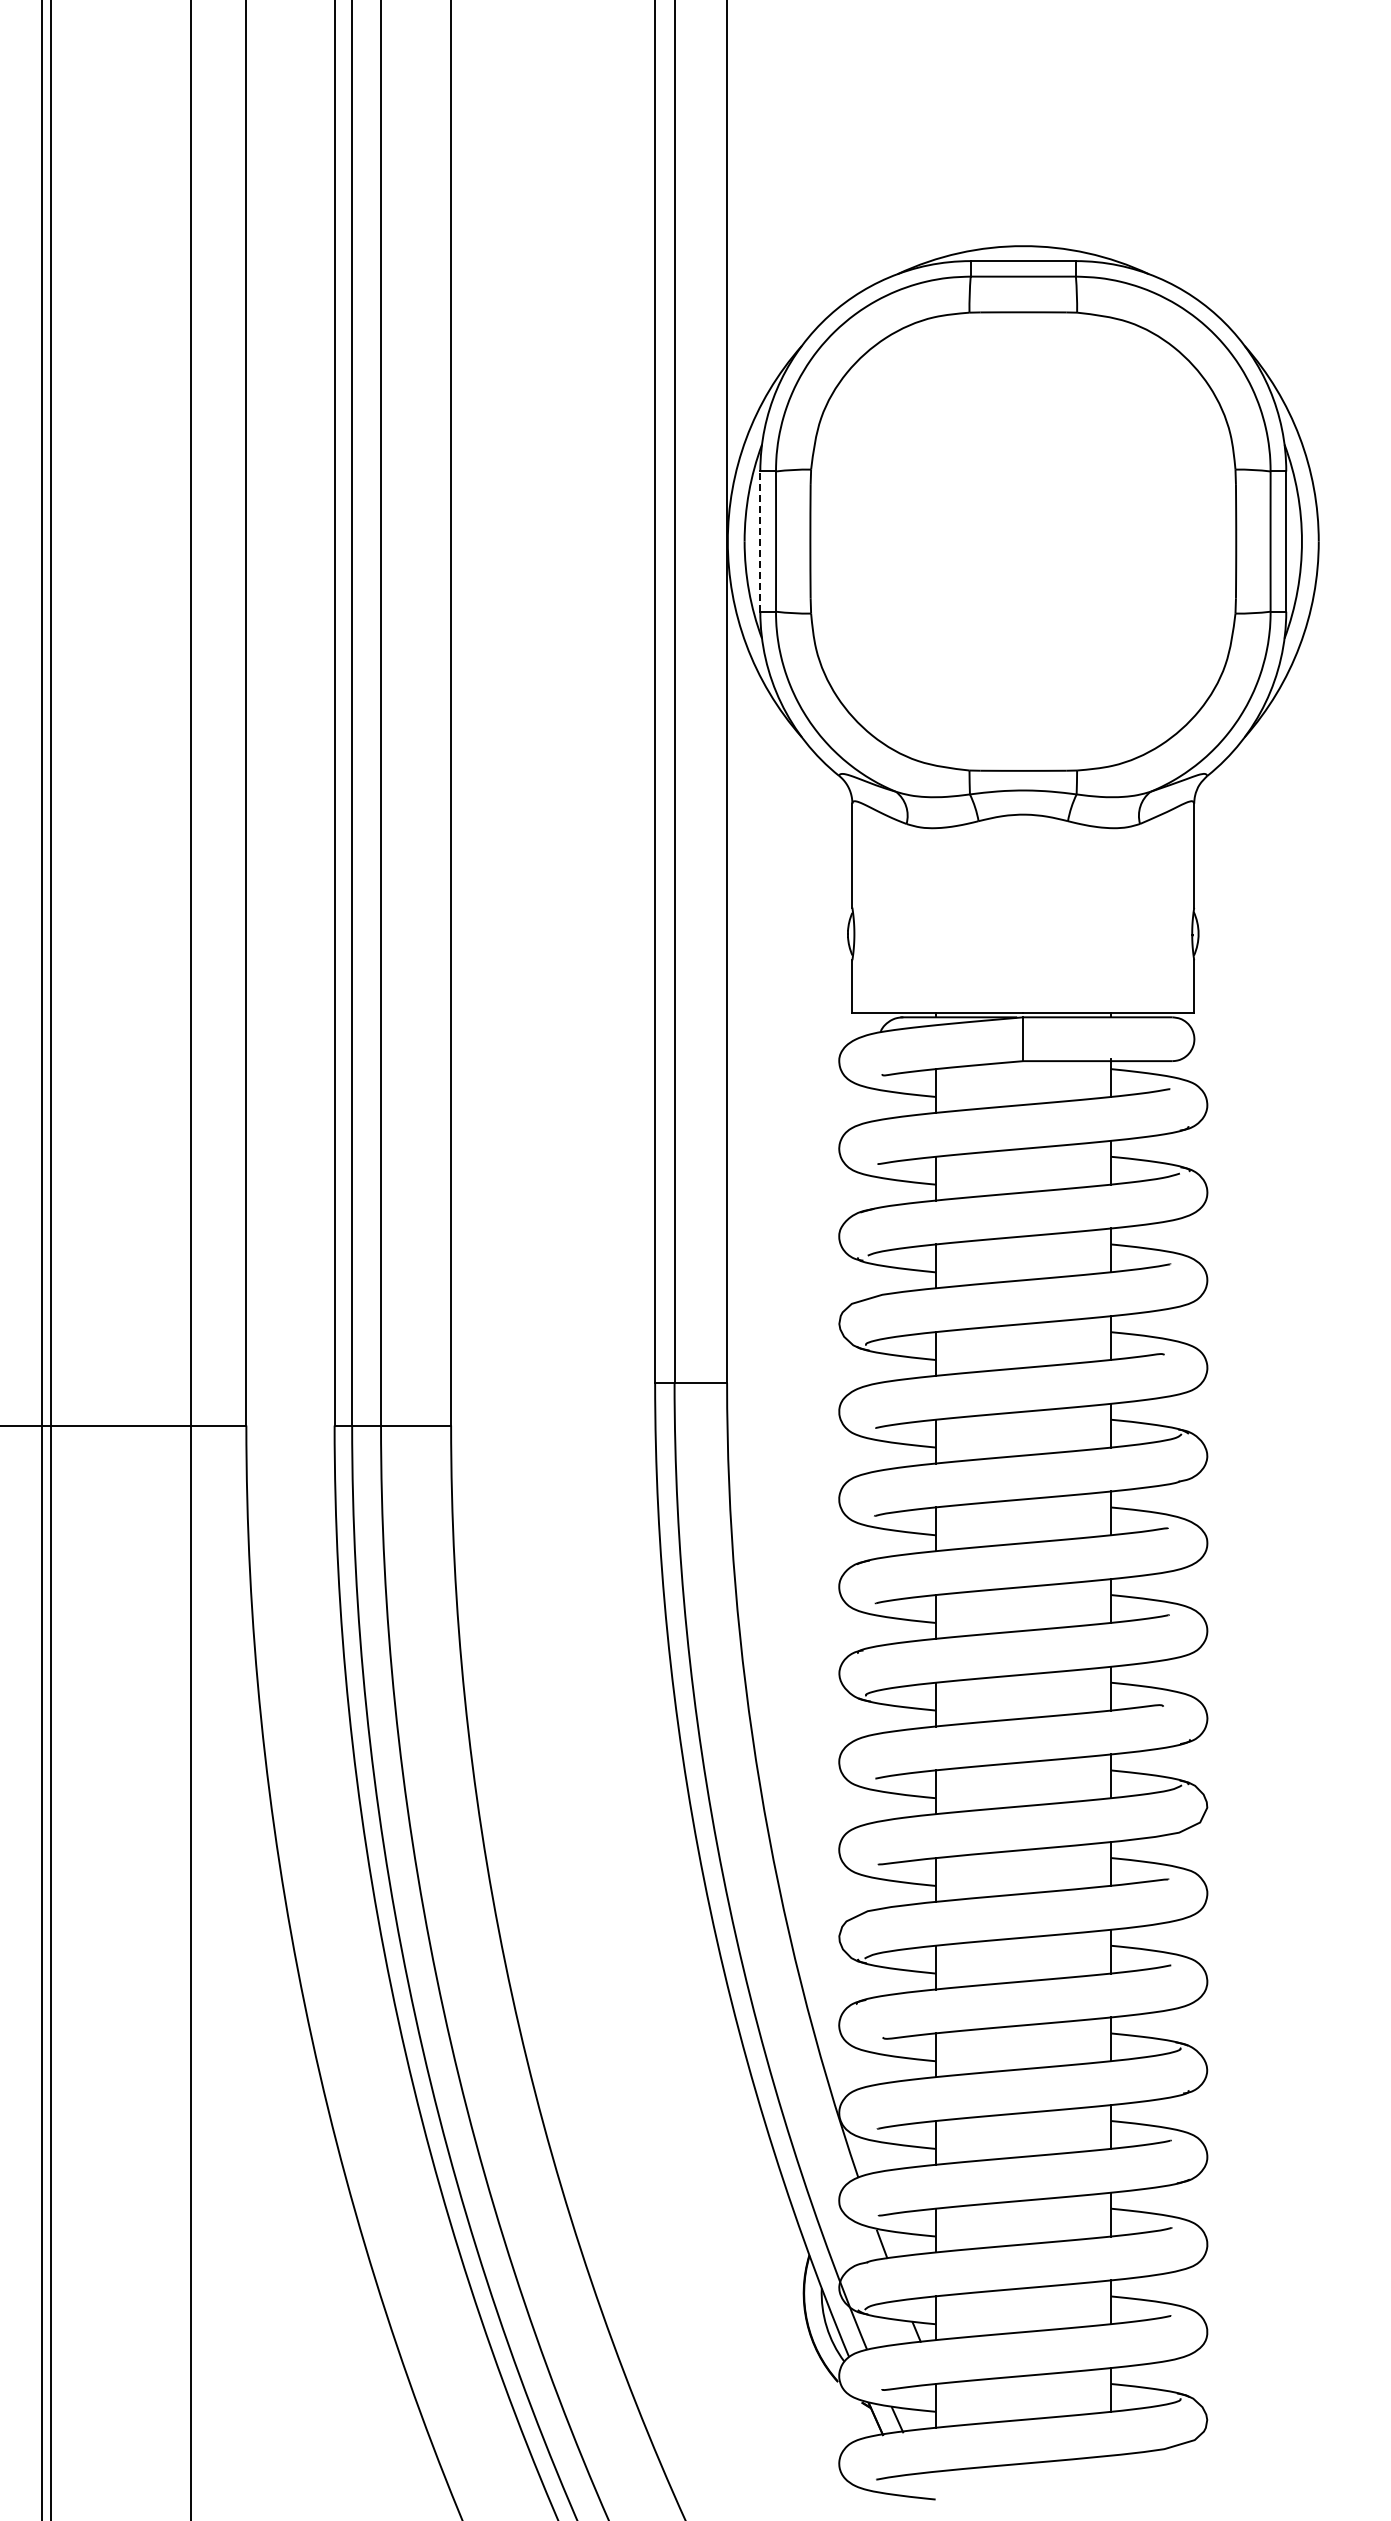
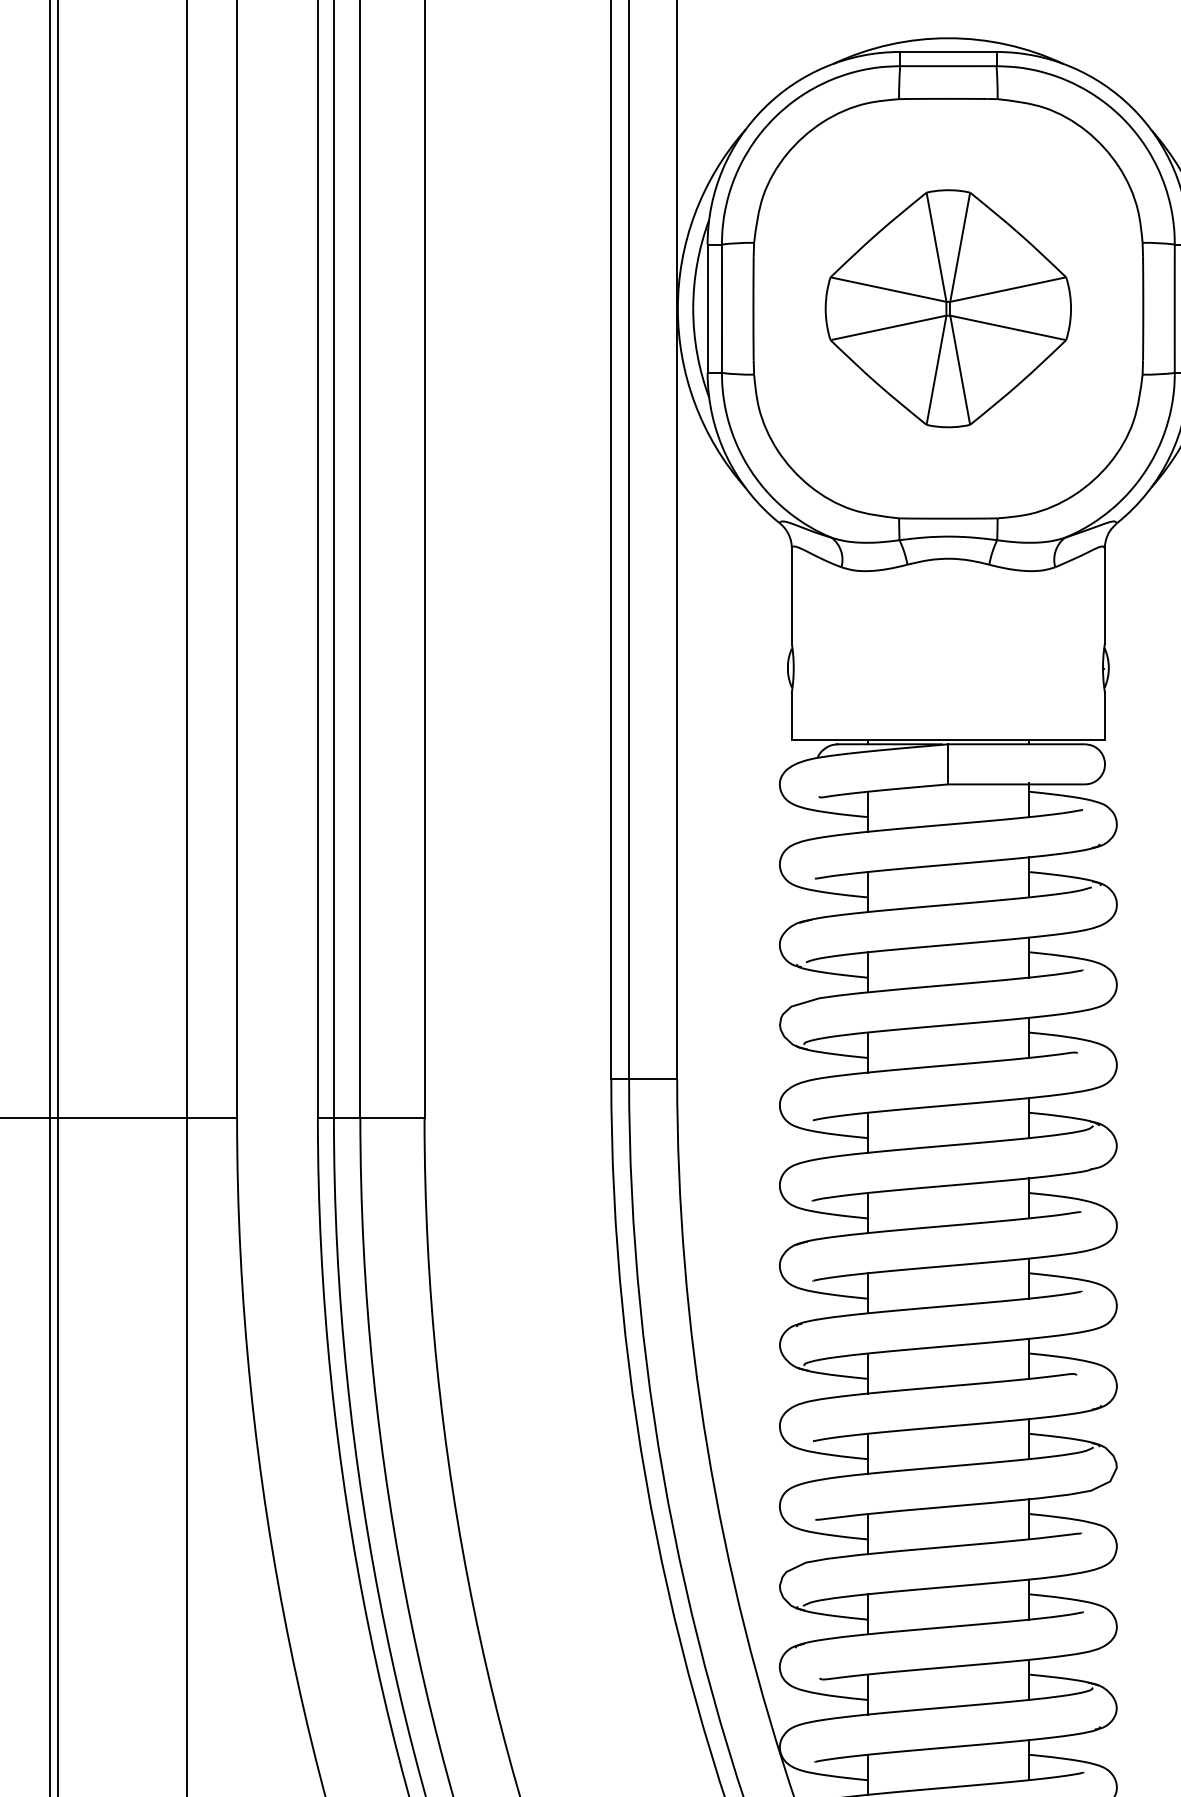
line: (760, 541) -> (707, 308), dashed -> solid
part: (1023, 541) -> (948, 308), added

